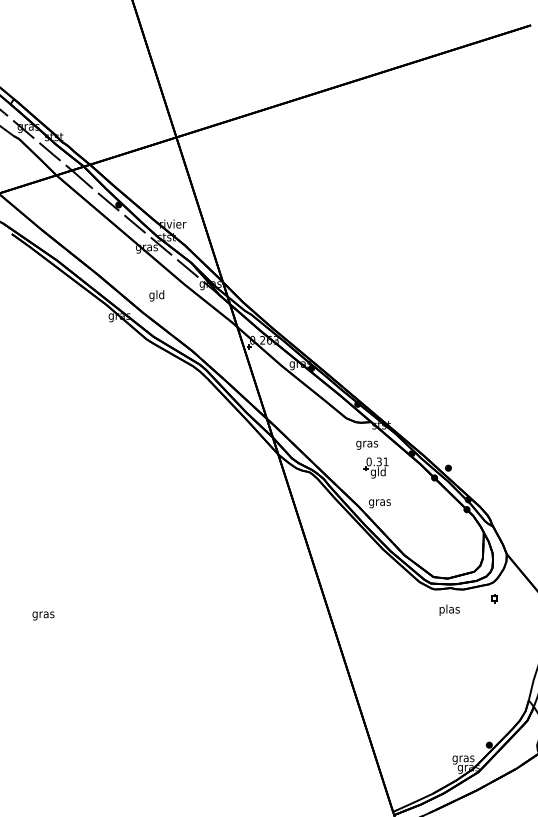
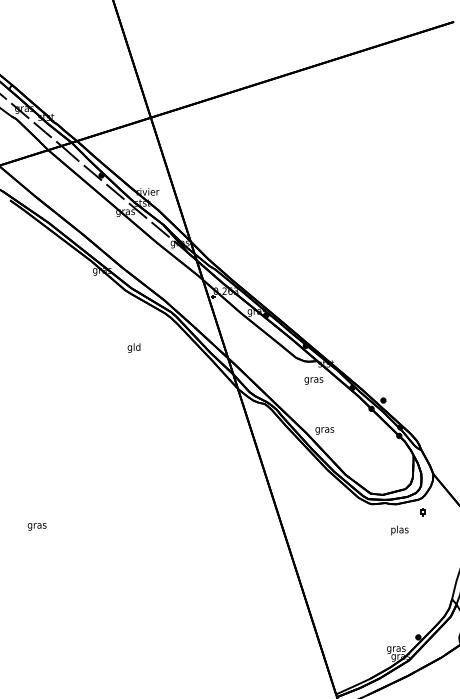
text: (156, 295) -> (133, 347), moved
part: (375, 467) -> (321, 399), removed
text: (449, 609) -> (399, 529), moved

